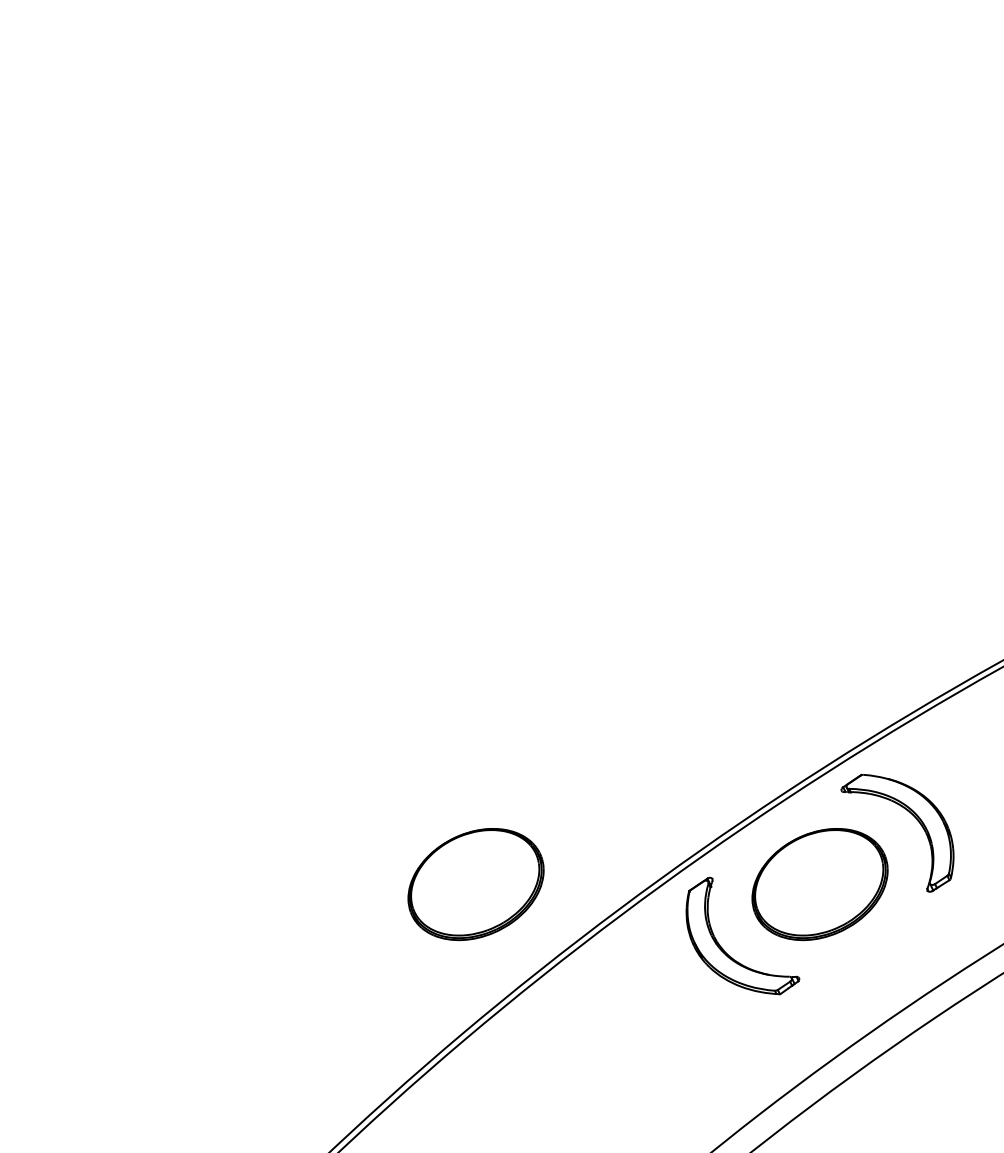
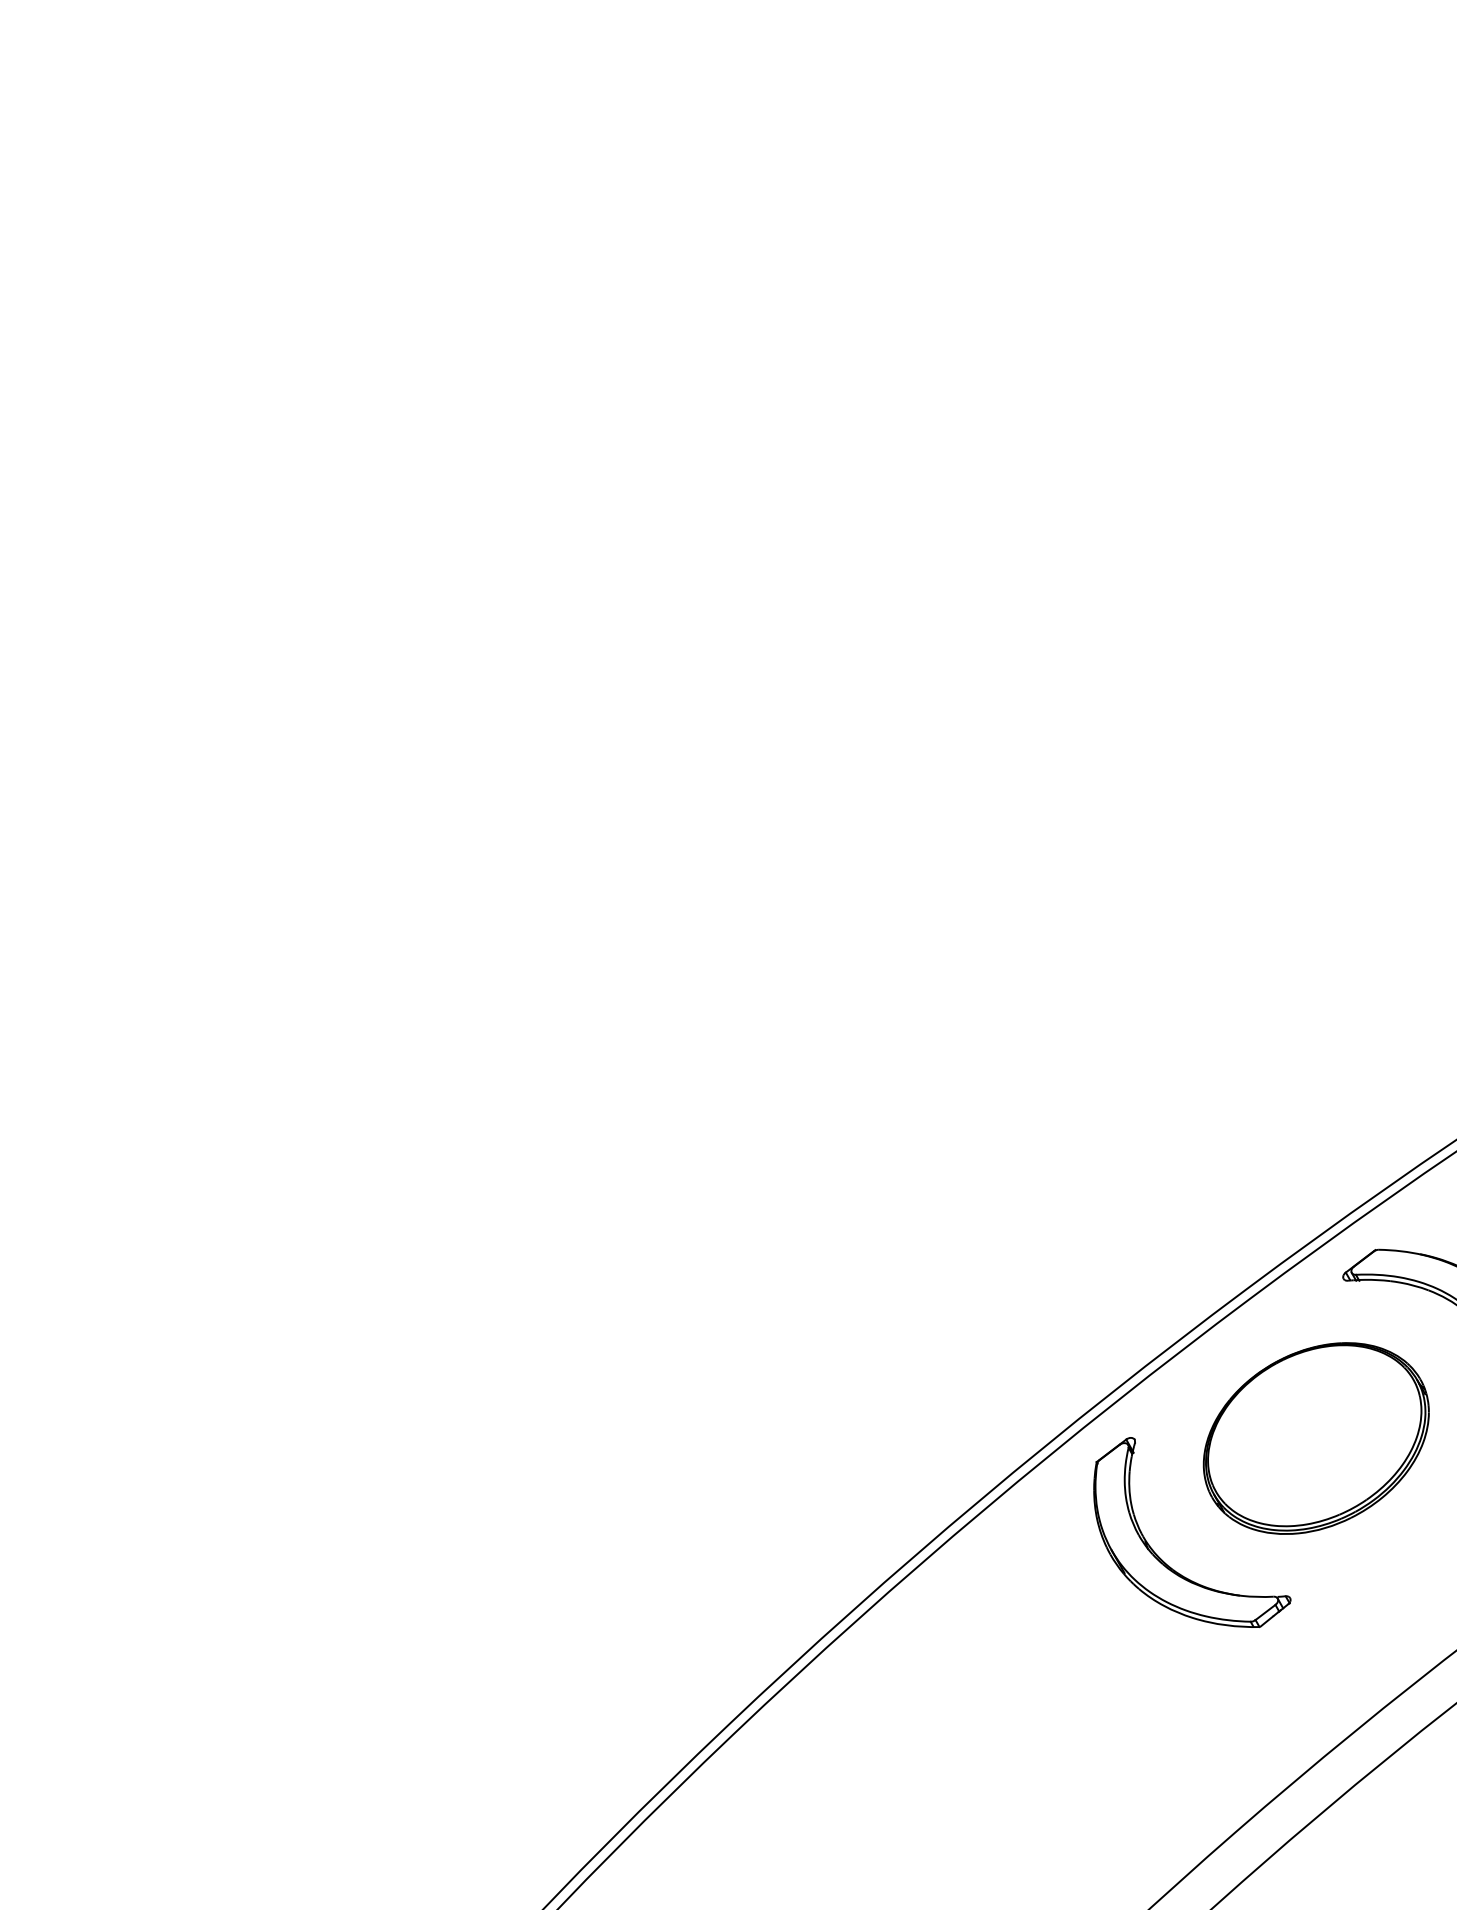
part: (475, 884) -> (736, 1471), removed

